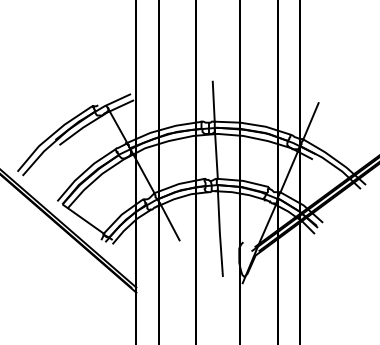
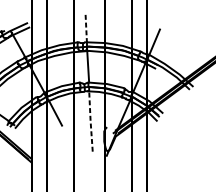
line: (213, 101) -> (86, 28), solid -> dashed
line: (219, 233) -> (90, 121), solid -> dashed

